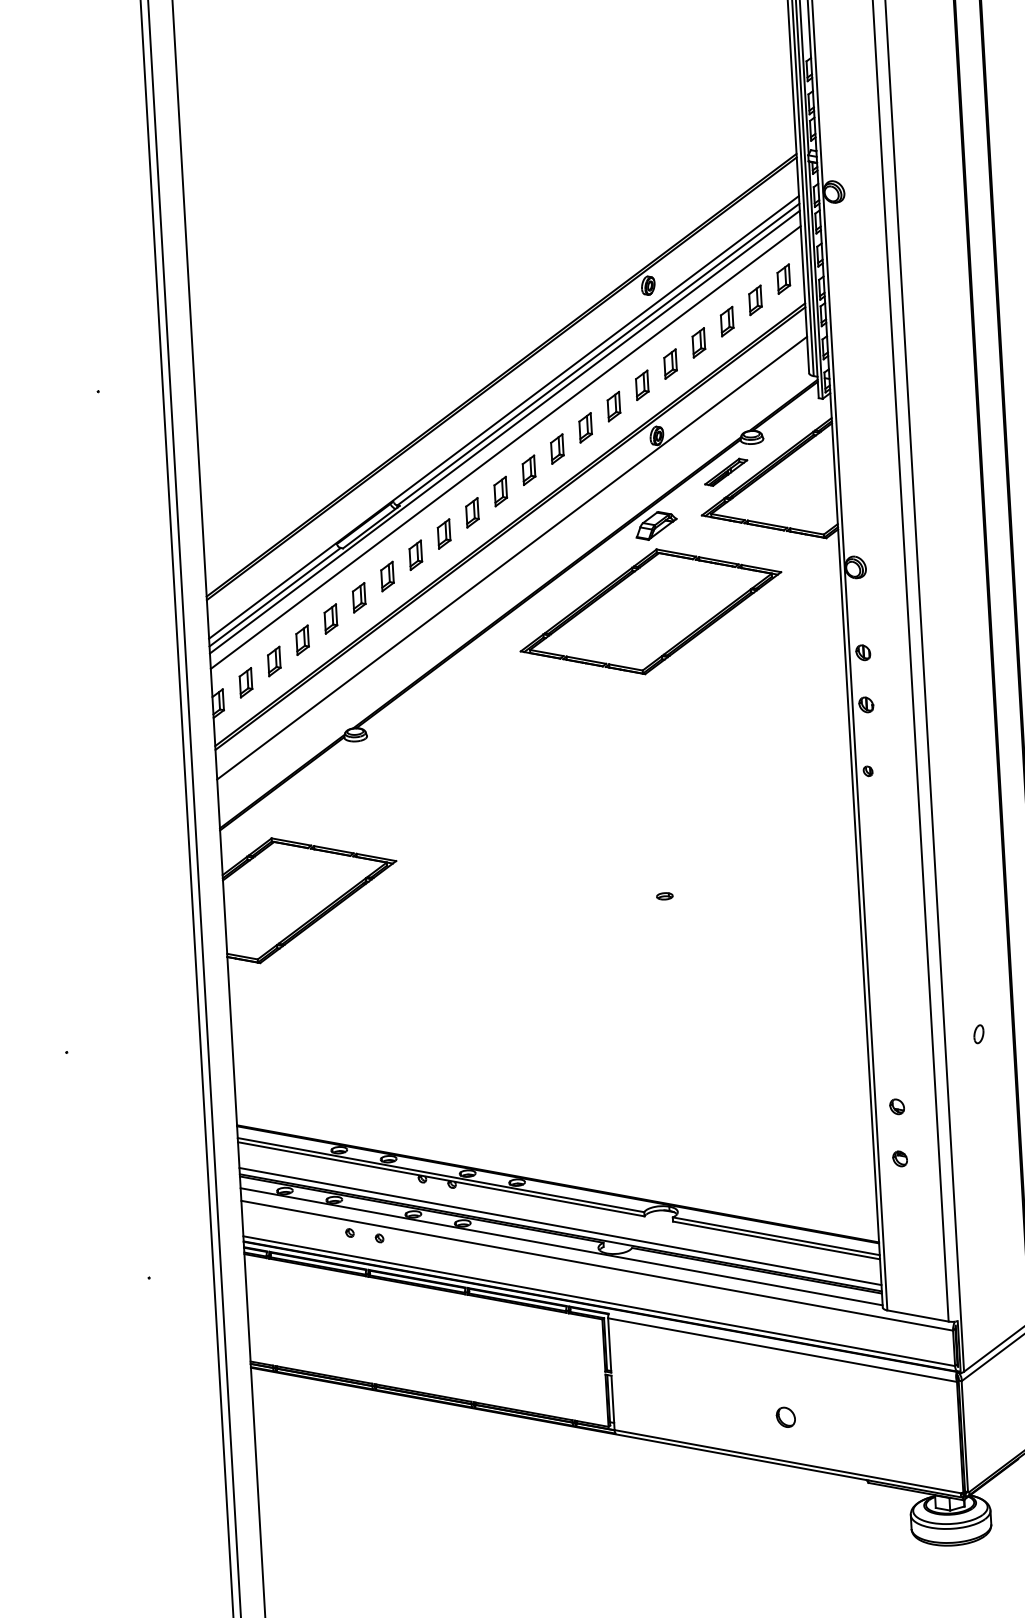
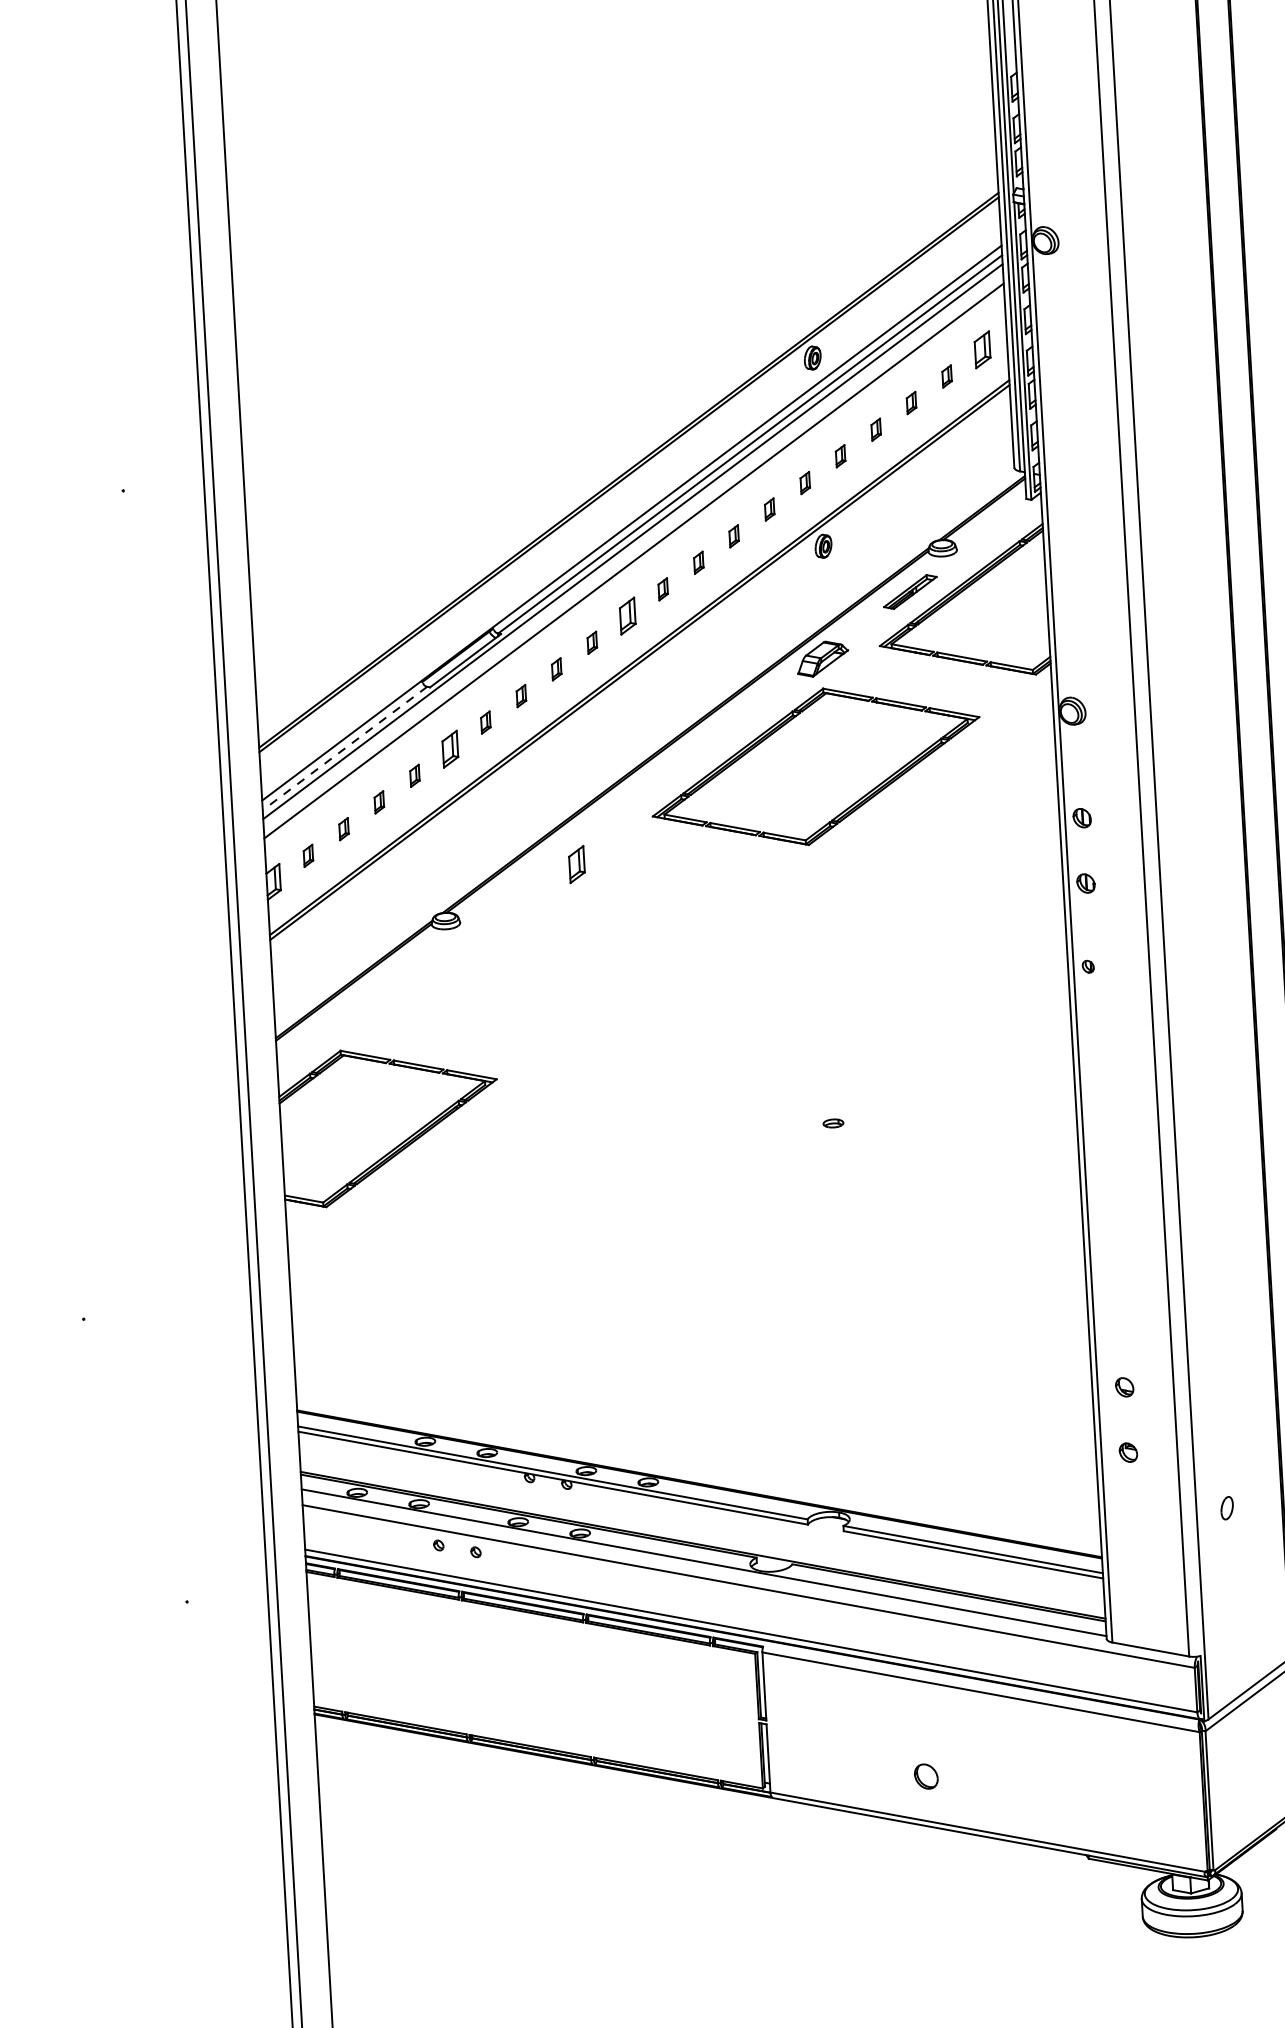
part: (755, 300) -> (947, 376), size x0.6
part: (726, 321) -> (910, 402), size x0.6
part: (698, 342) -> (875, 429), size x0.6
part: (670, 363) -> (840, 455), size x0.6
part: (642, 385) -> (805, 483), size x0.6
part: (613, 406) -> (769, 509), size x0.6
part: (585, 427) -> (734, 535), size x0.6
part: (557, 448) -> (698, 562), size x0.6
part: (528, 469) -> (662, 588), size x0.6
part: (472, 512) -> (592, 642), size x0.6
part: (443, 533) -> (556, 668), size x0.6
part: (415, 555) -> (520, 696), size x0.6
line: (512, 557) -> (642, 698), removed
part: (387, 576) -> (485, 722), size x0.6
line: (274, 597) -> (344, 748), solid -> dashed
part: (330, 618) -> (414, 775), size x0.6
part: (302, 639) -> (379, 801), size x0.6
part: (274, 661) -> (344, 829), size x0.6
part: (245, 682) -> (307, 855), size x0.6
part: (459, 689) -> (576, 864), added
part: (978, 1034) -> (1226, 1508), moved
line: (560, 1226) -> (702, 1537), removed
part: (785, 1416) -> (925, 1775), moved

